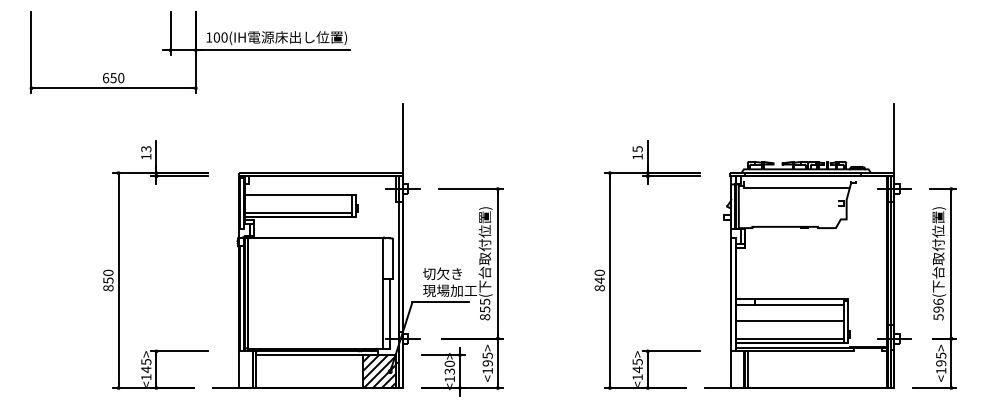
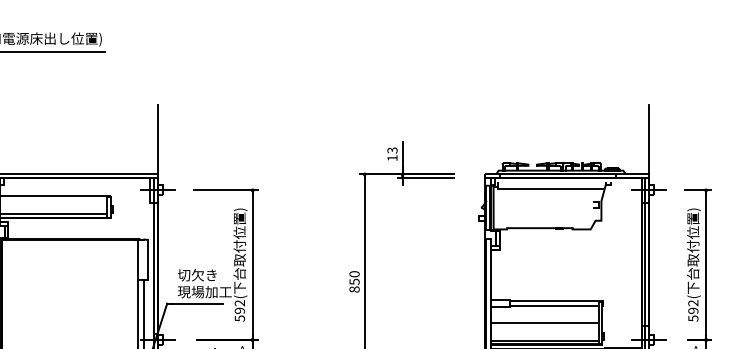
text: (637, 148) -> (392, 149), 15 -> 13
text: (599, 280) -> (354, 281), 840 -> 850
text: (938, 301) -> (693, 302), 596( -> 592(
text: (485, 309) -> (240, 310), 855( -> 592(

